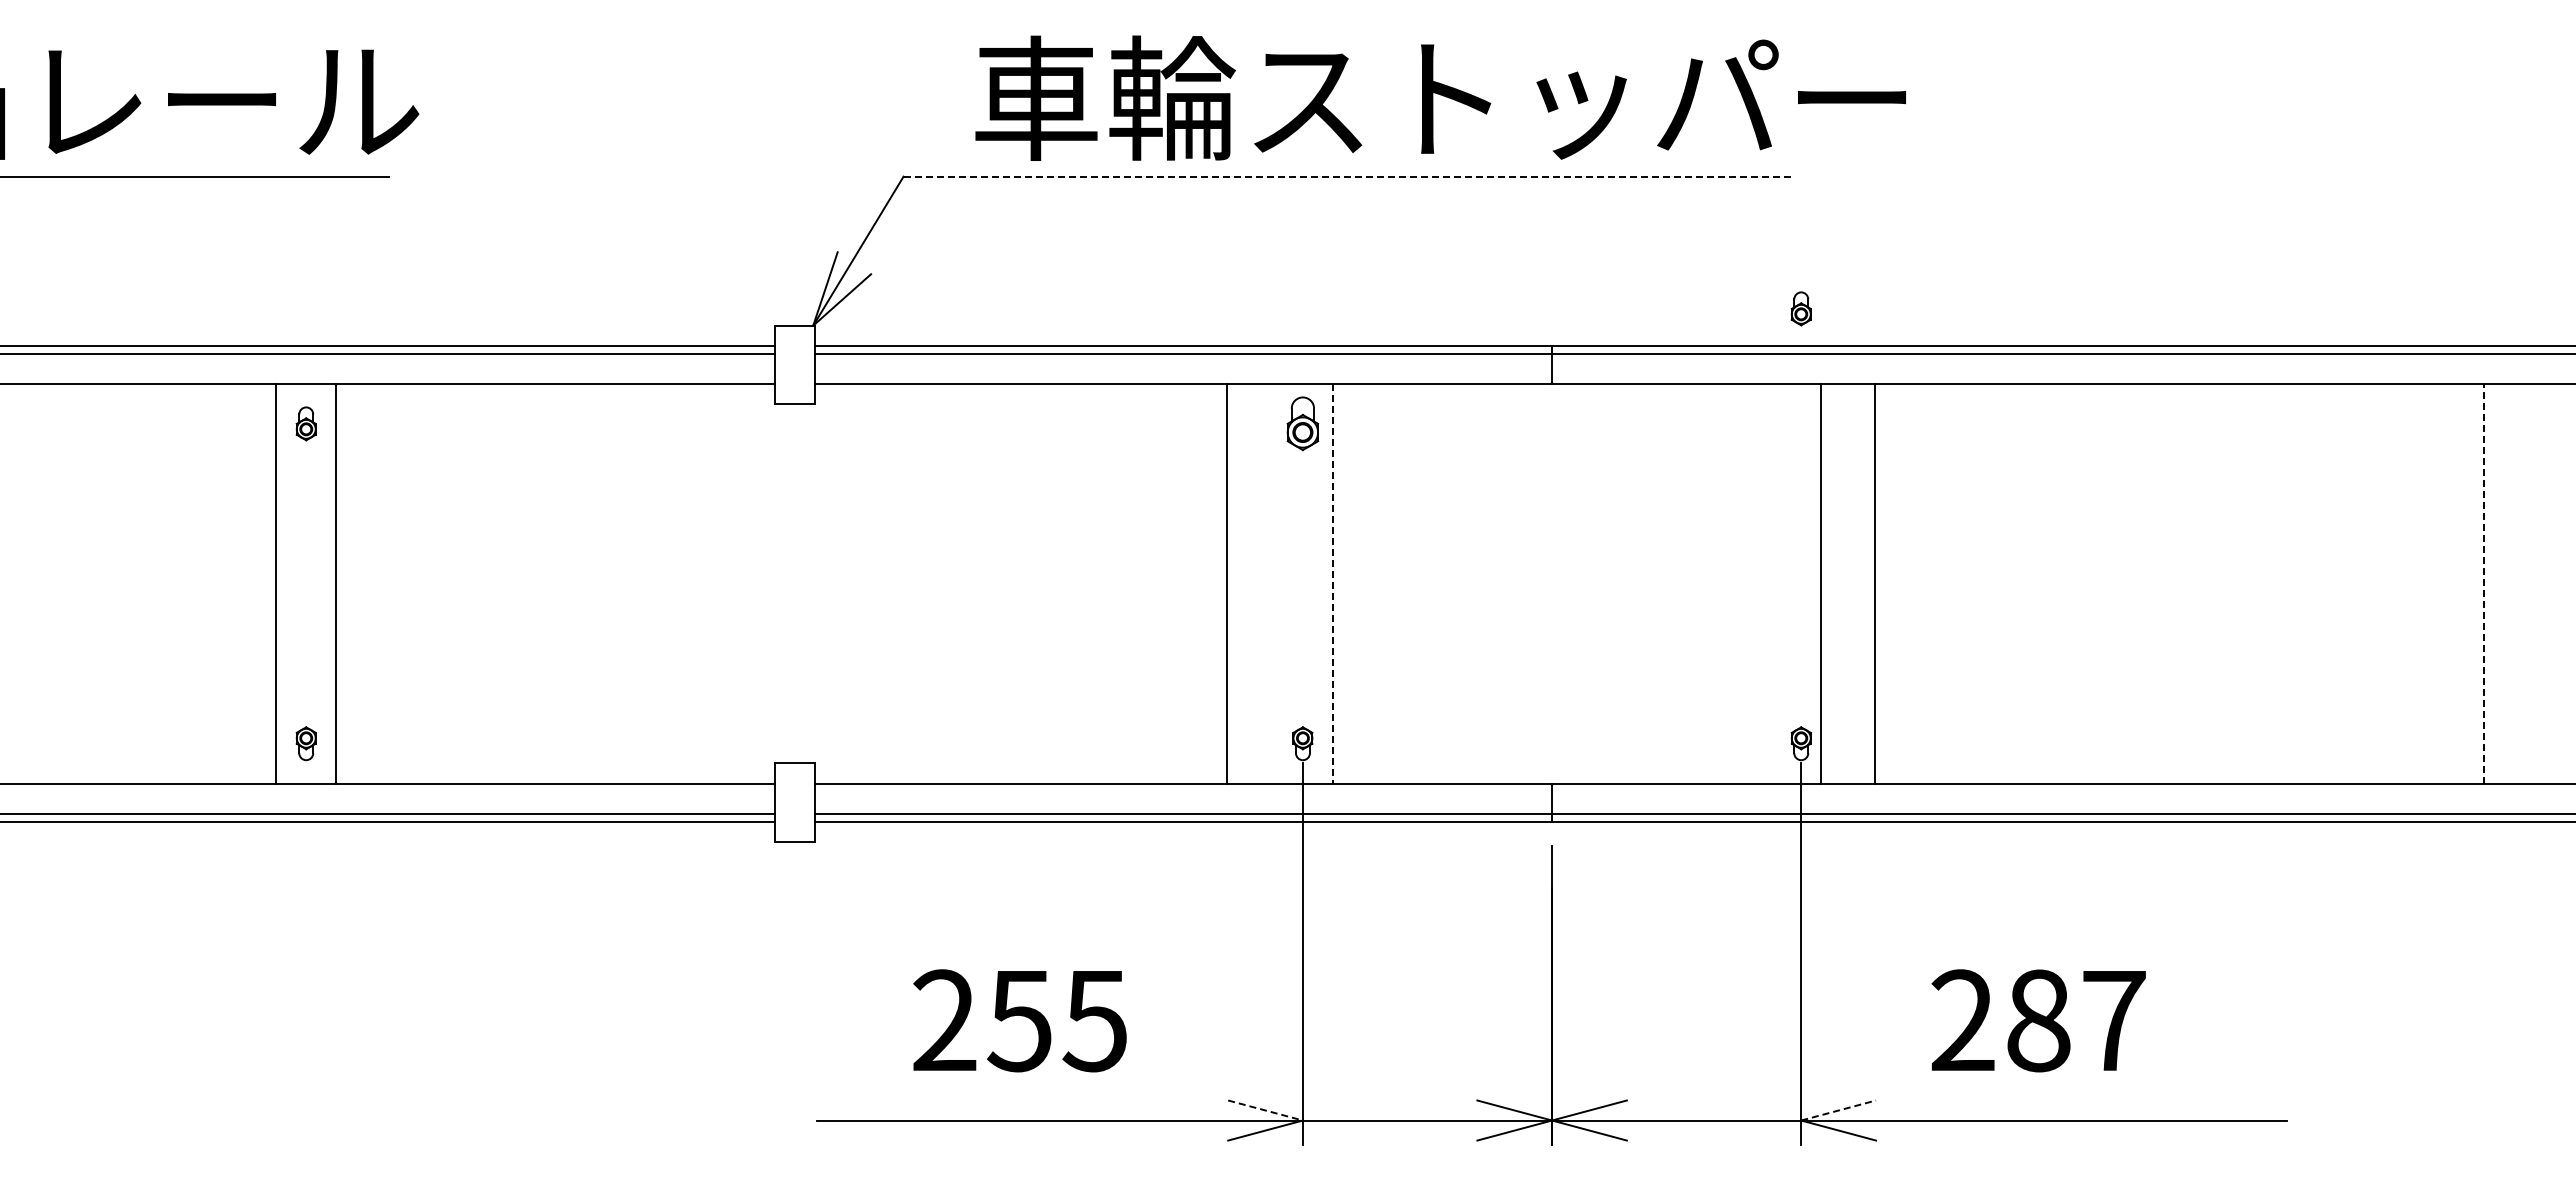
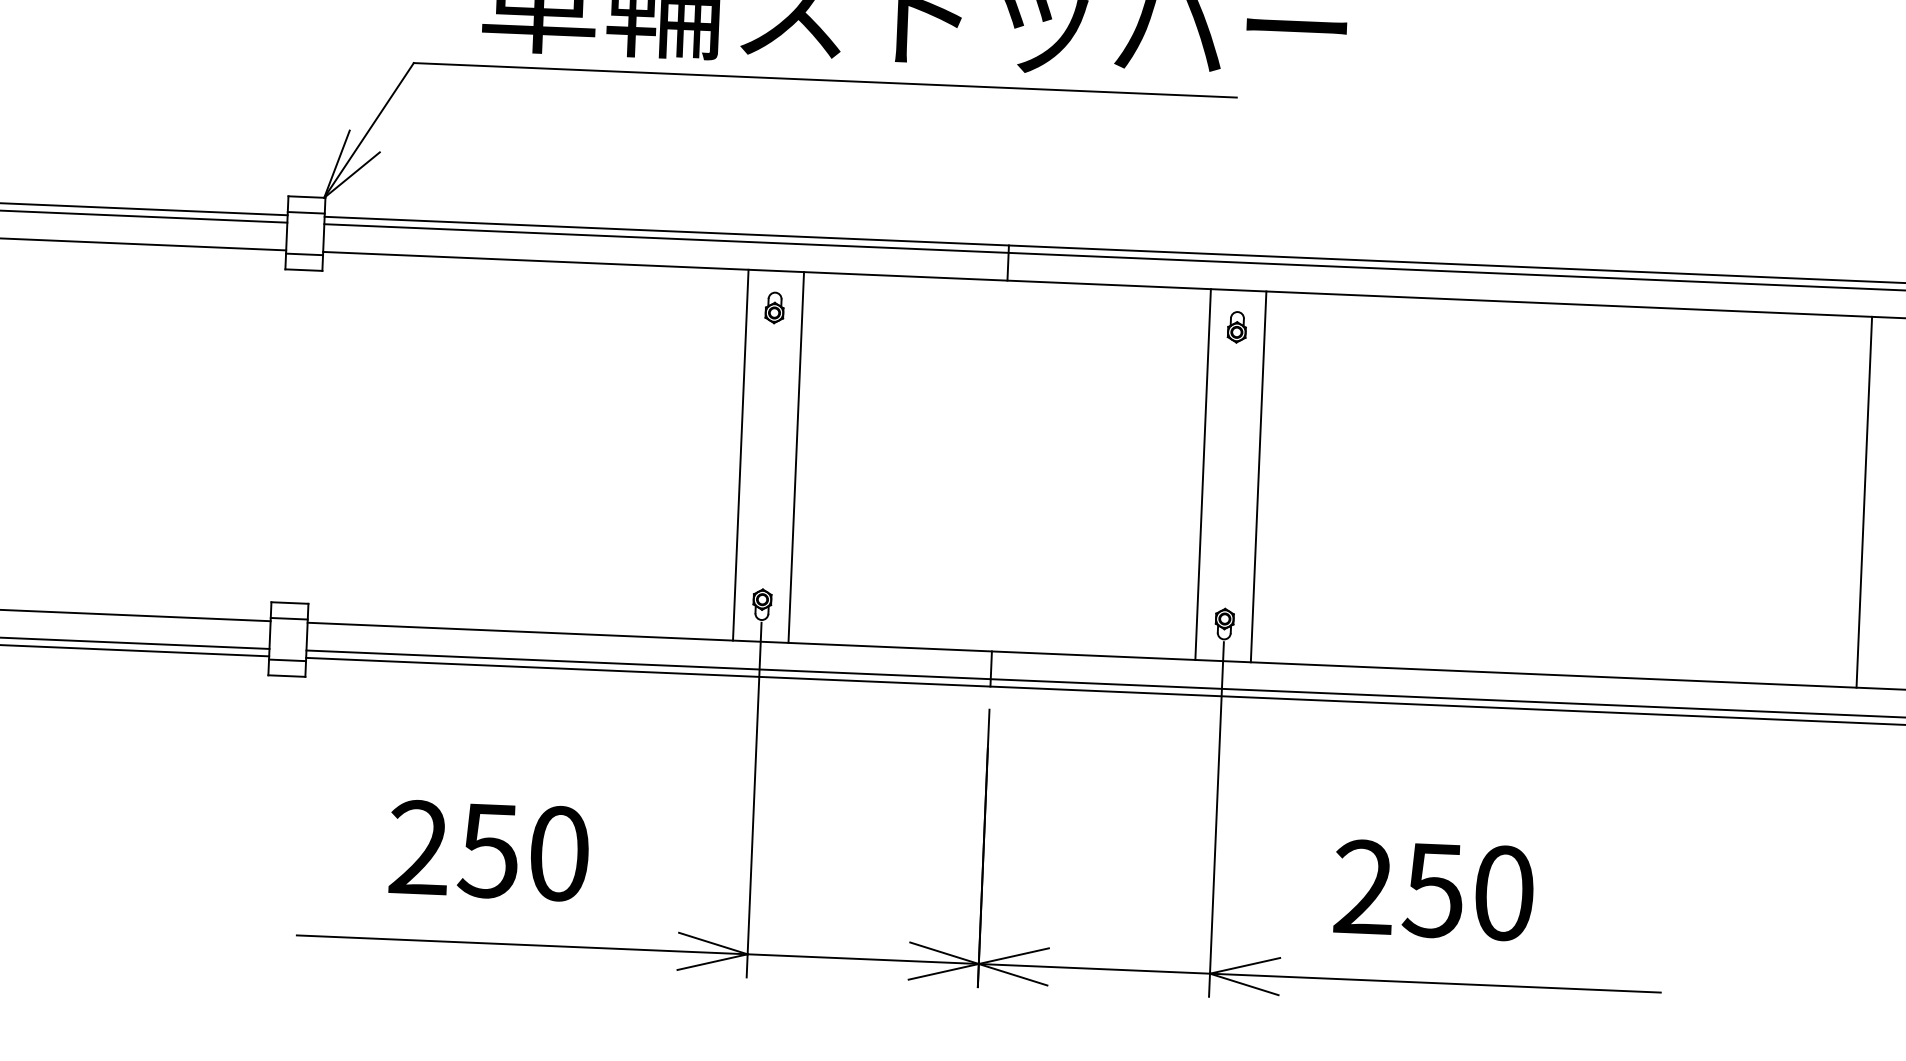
line: (1347, 176) -> (825, 80), dashed -> solid
part: (1800, 308) -> (1236, 326), moved
line: (794, 342) -> (306, 212), added
line: (794, 387) -> (304, 254), added
part: (1302, 423) -> (774, 307), size x0.62
line: (1227, 583) -> (741, 454), moved
line: (1332, 583) -> (795, 457), dashed -> solid
line: (1821, 583) -> (1203, 474), moved
line: (1875, 583) -> (1258, 476), moved
line: (2484, 583) -> (1864, 502), dashed -> solid
line: (794, 780) -> (289, 619), added
line: (794, 825) -> (287, 660), added
text: (1094, 1020) -> (558, 853), 255 -> 250
text: (2075, 1020) -> (1468, 891), 287 -> 250
line: (1265, 1110) -> (713, 943), dashed -> solid
line: (1838, 1110) -> (1244, 965), dashed -> solid

